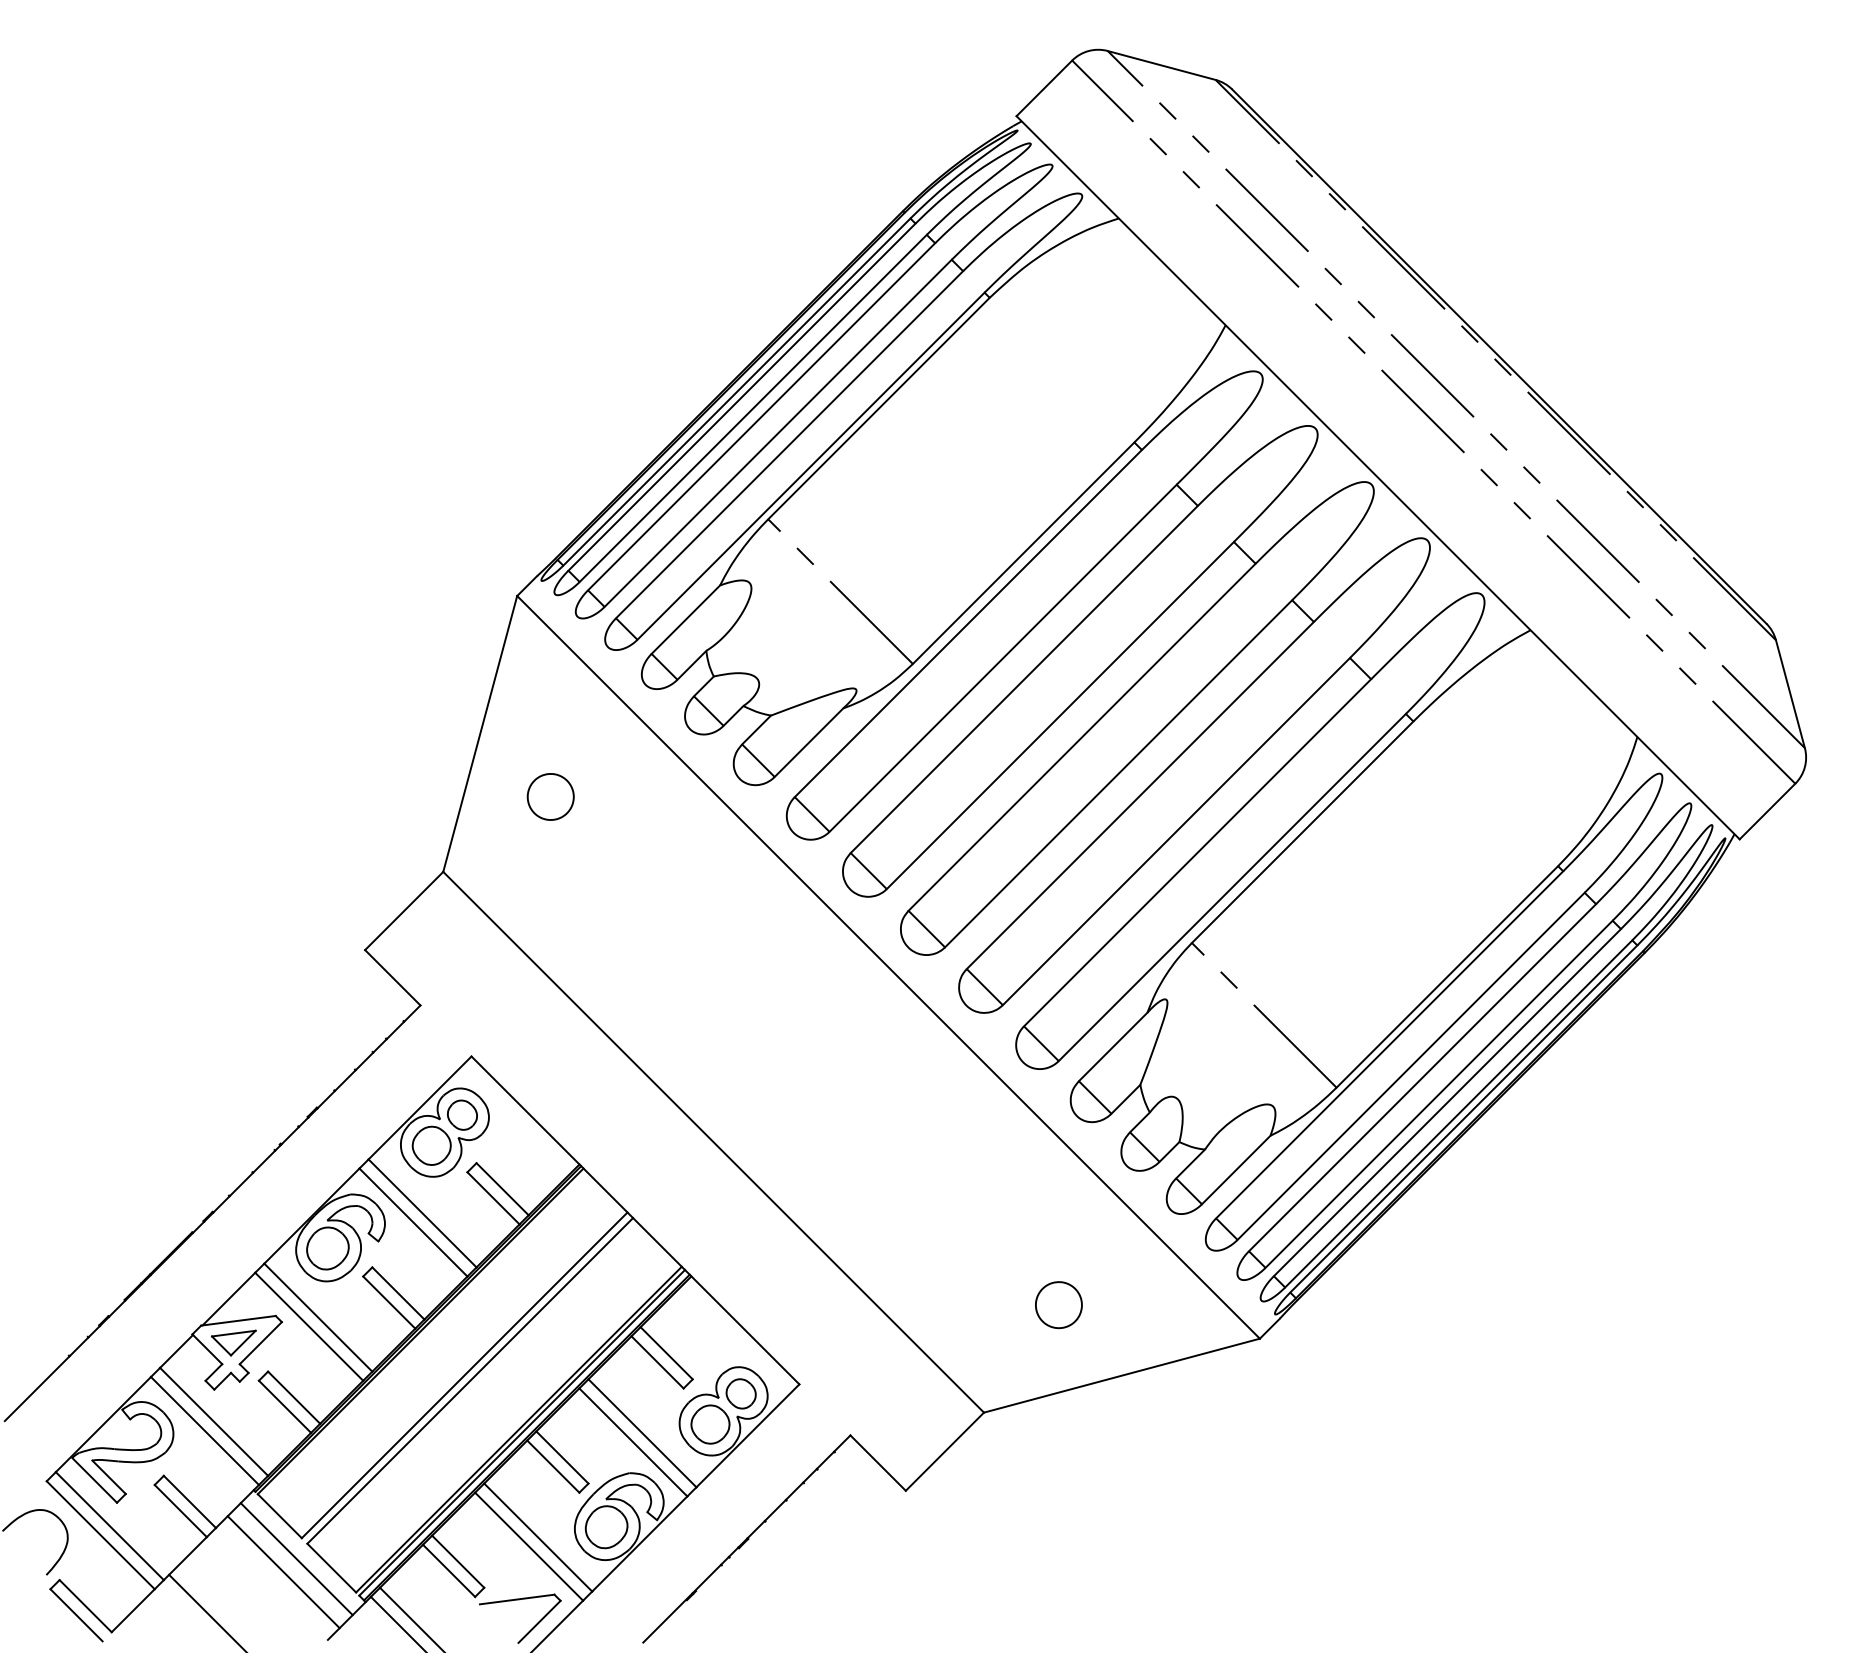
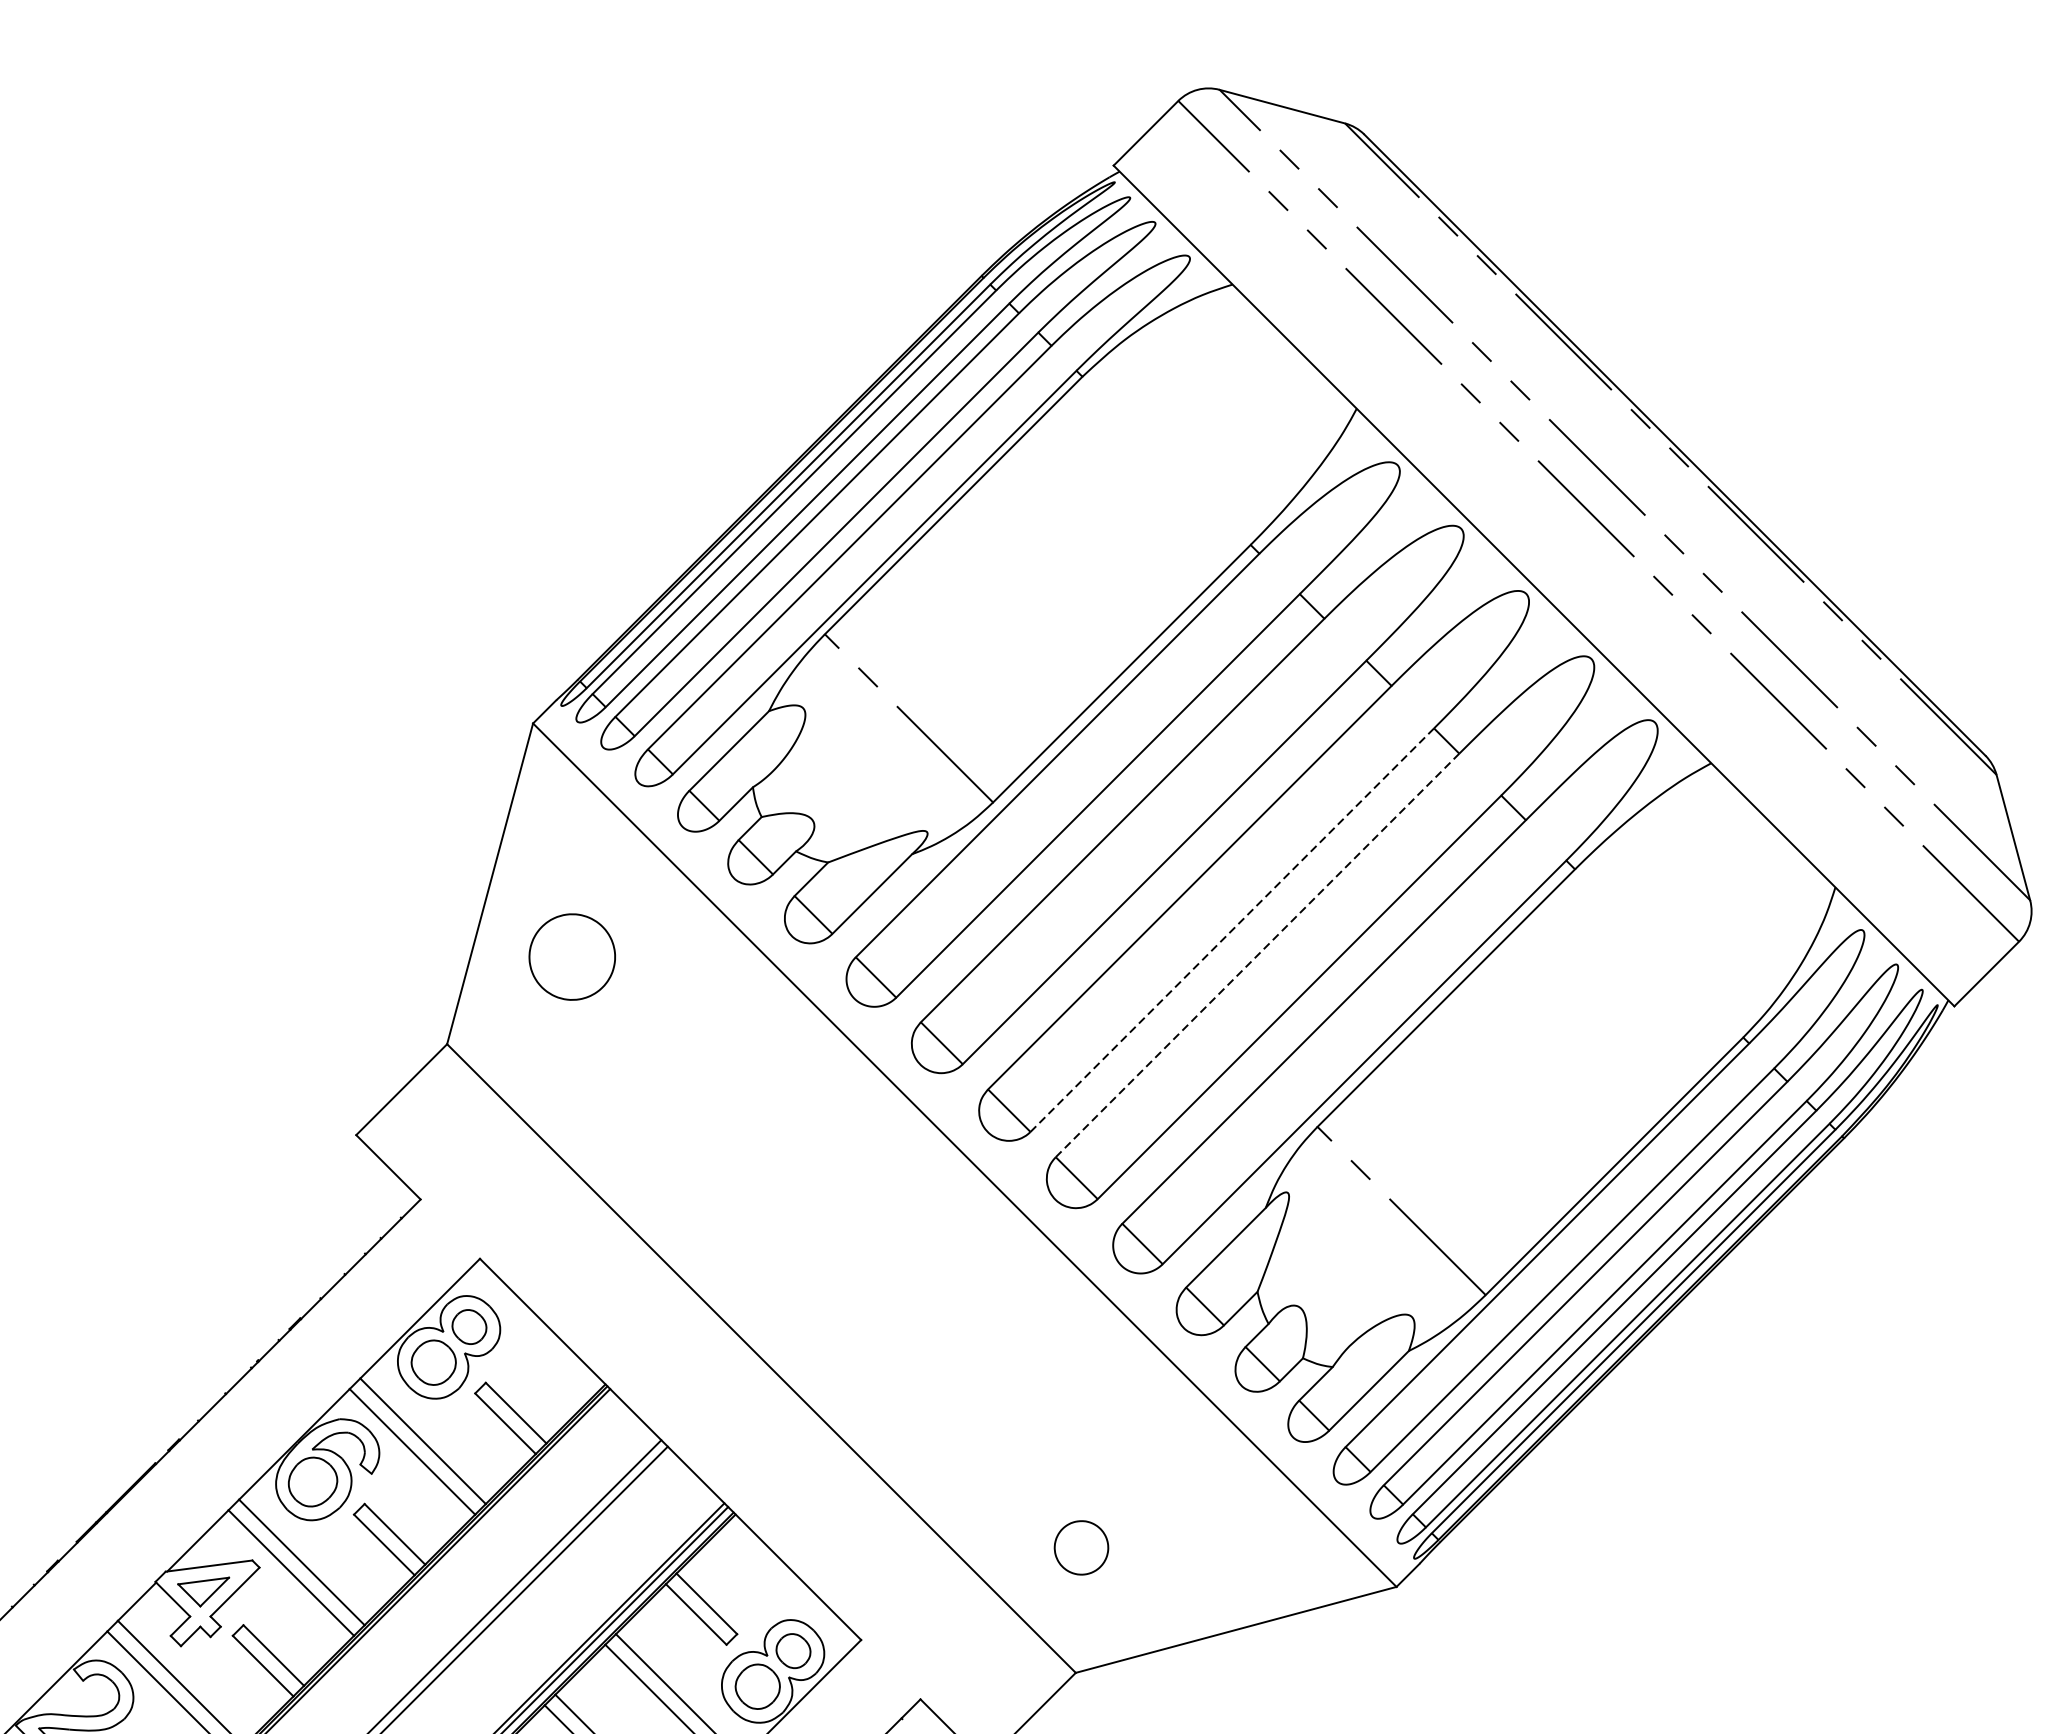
line: (1118, 774) -> (1232, 930), solid -> dashed
line: (1140, 795) -> (1257, 955), solid -> dashed
part: (550, 796) -> (571, 956), size x1.6
part: (1058, 1305) -> (1081, 1548), moved

